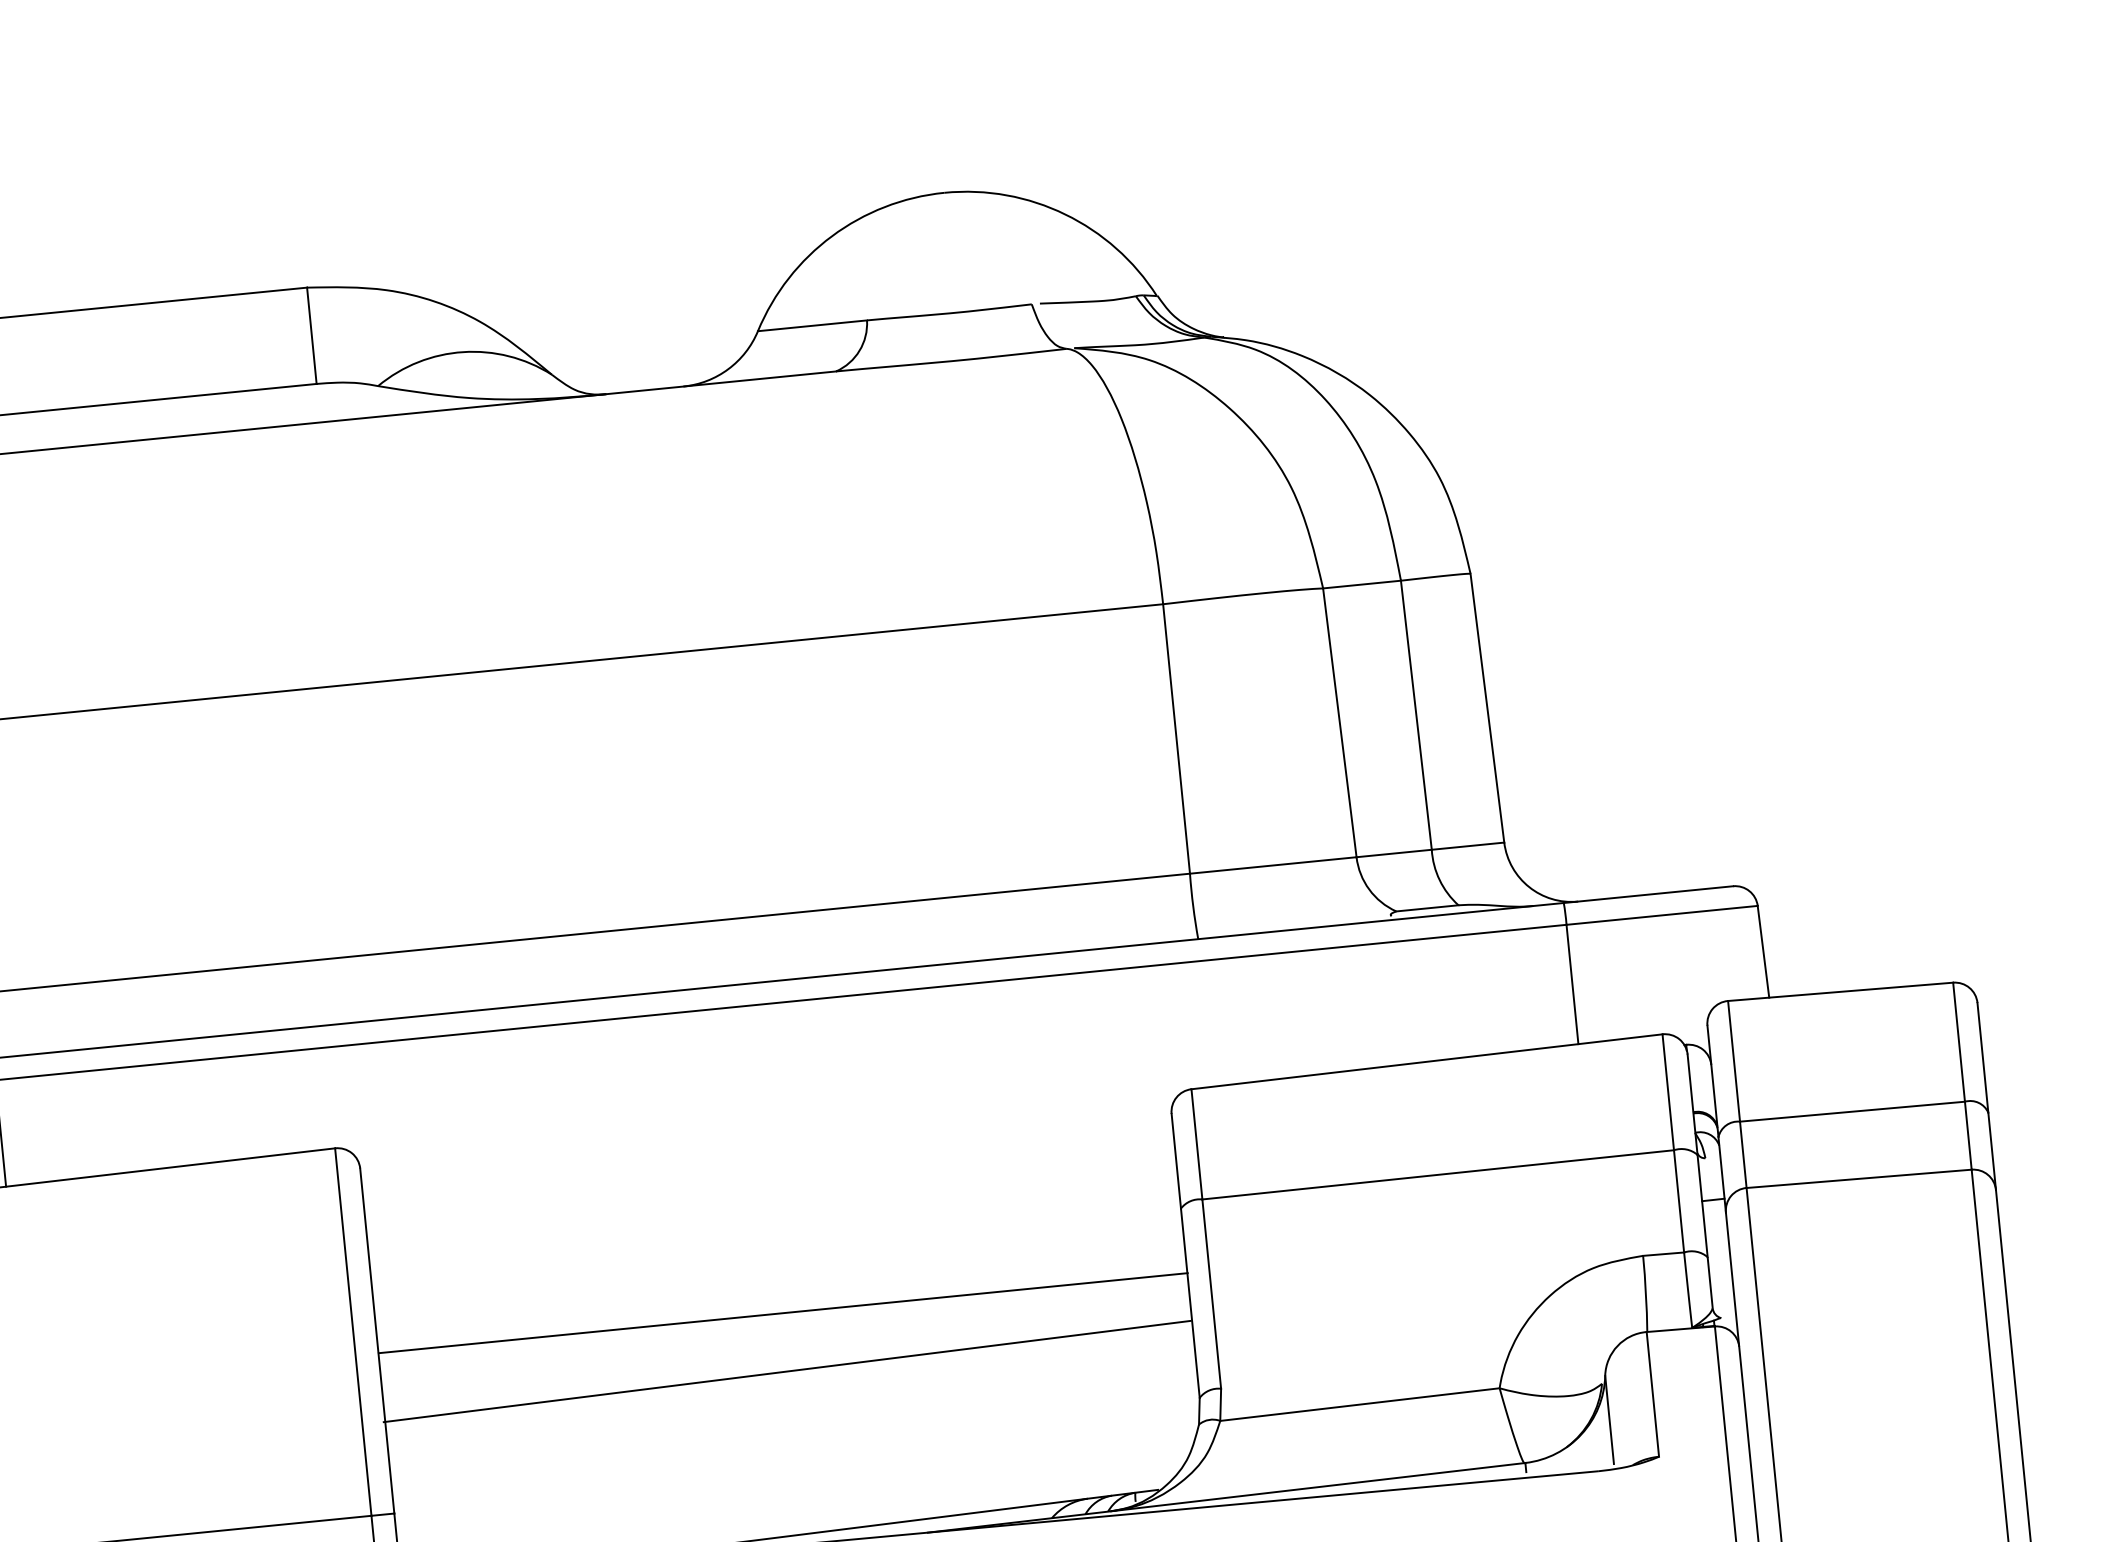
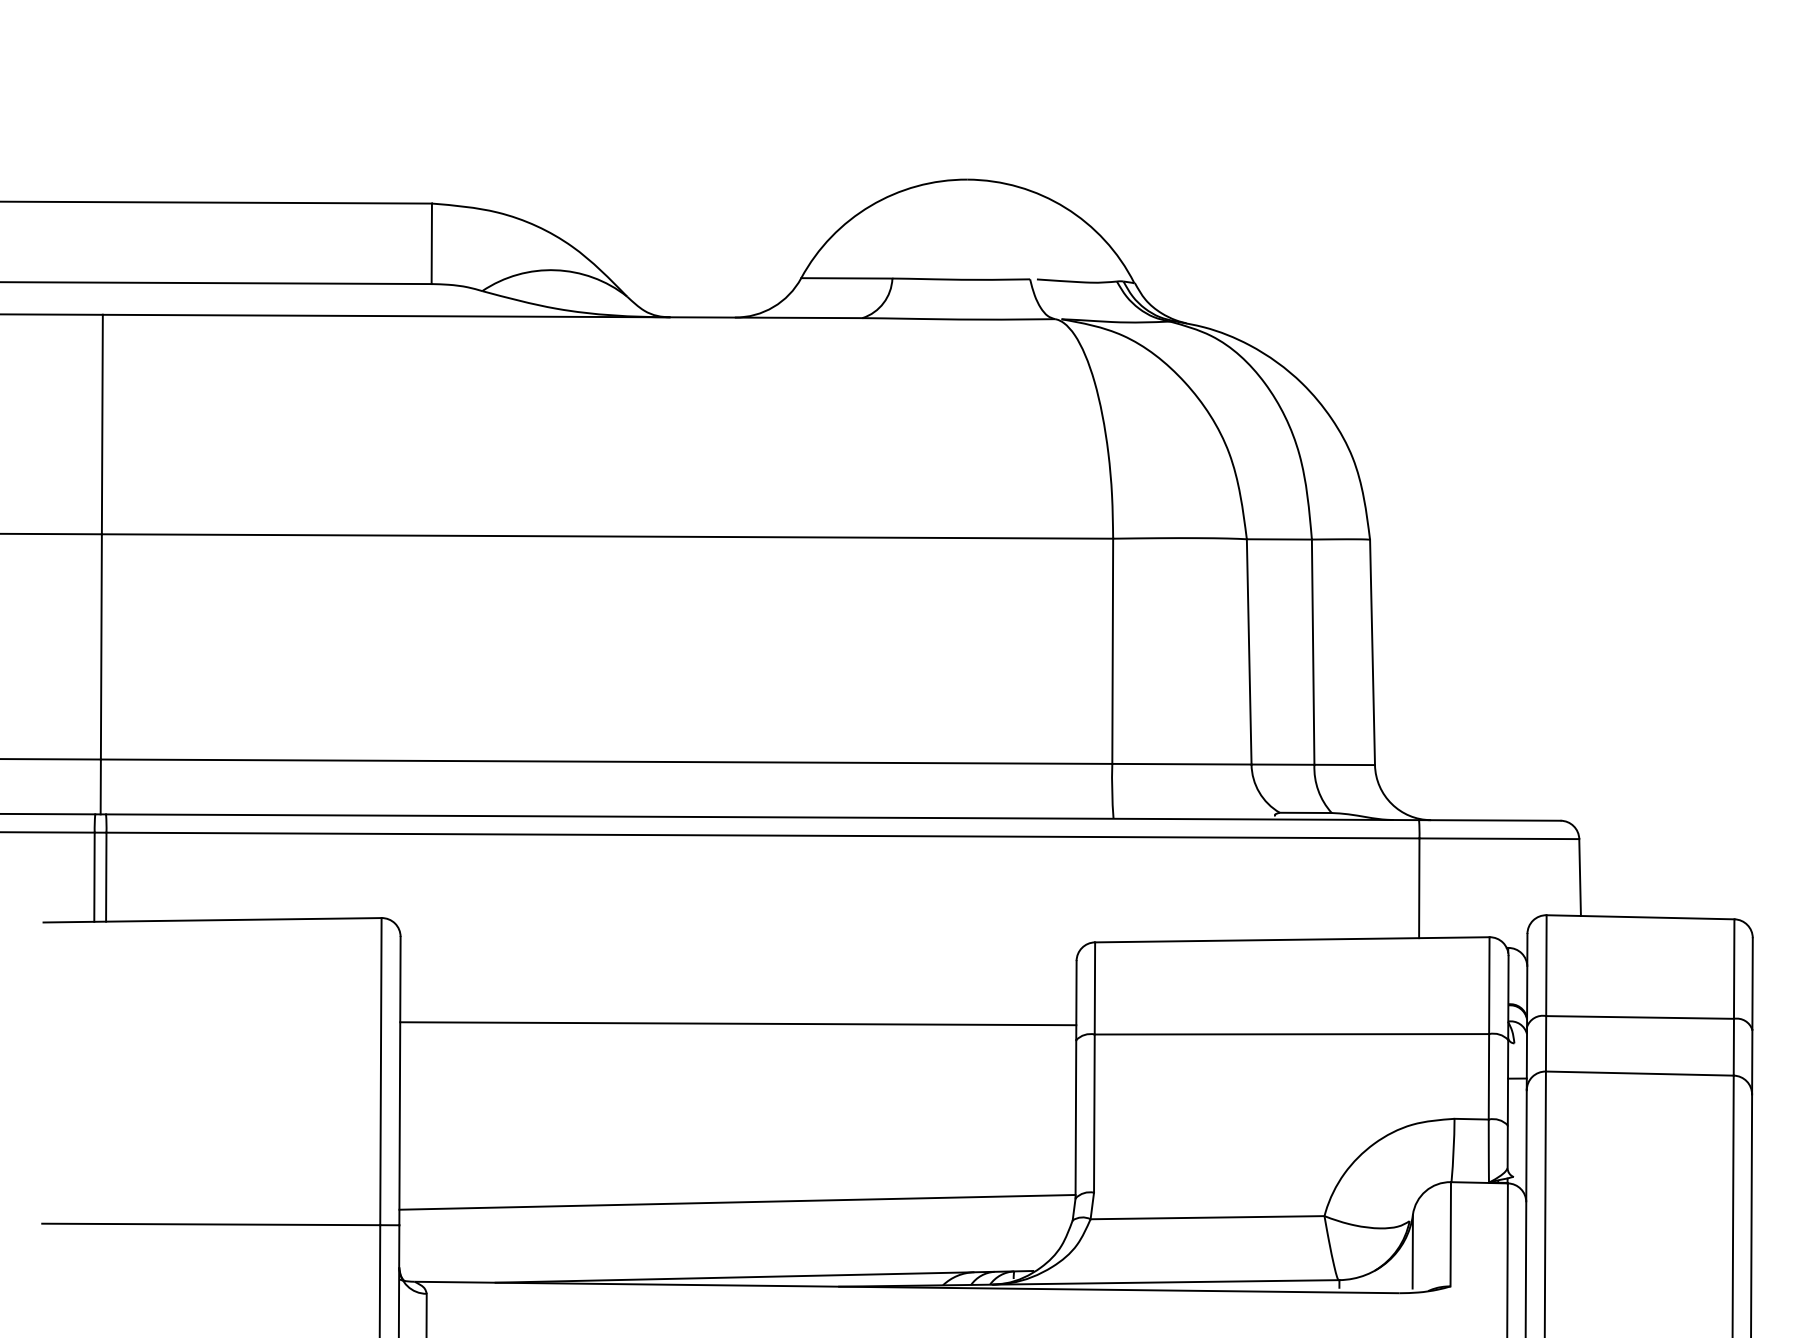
line: (783, 1312) -> (738, 1023), moved
line: (787, 1370) -> (737, 1201), moved

